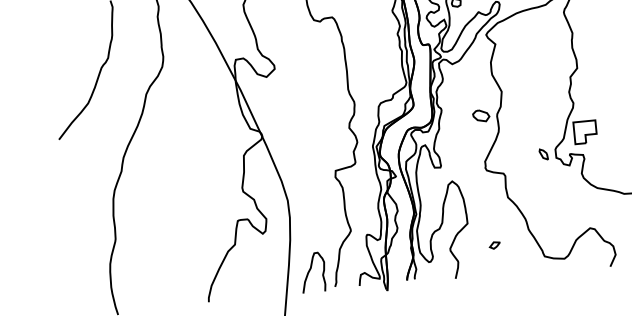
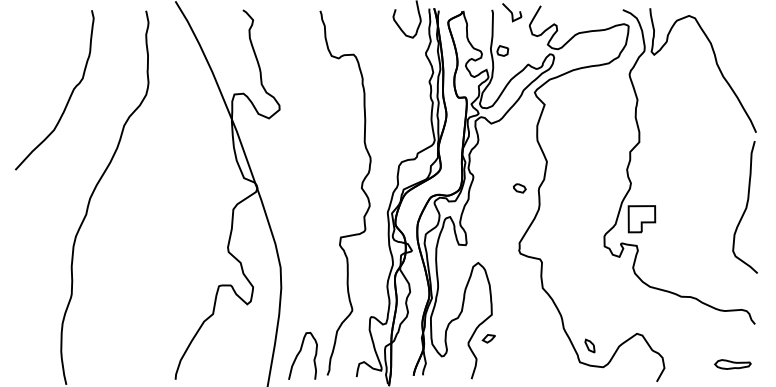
part: (480, 116) -> (519, 188), size x0.62
part: (543, 154) -> (589, 345), moved
part: (494, 245) -> (488, 338), moved

